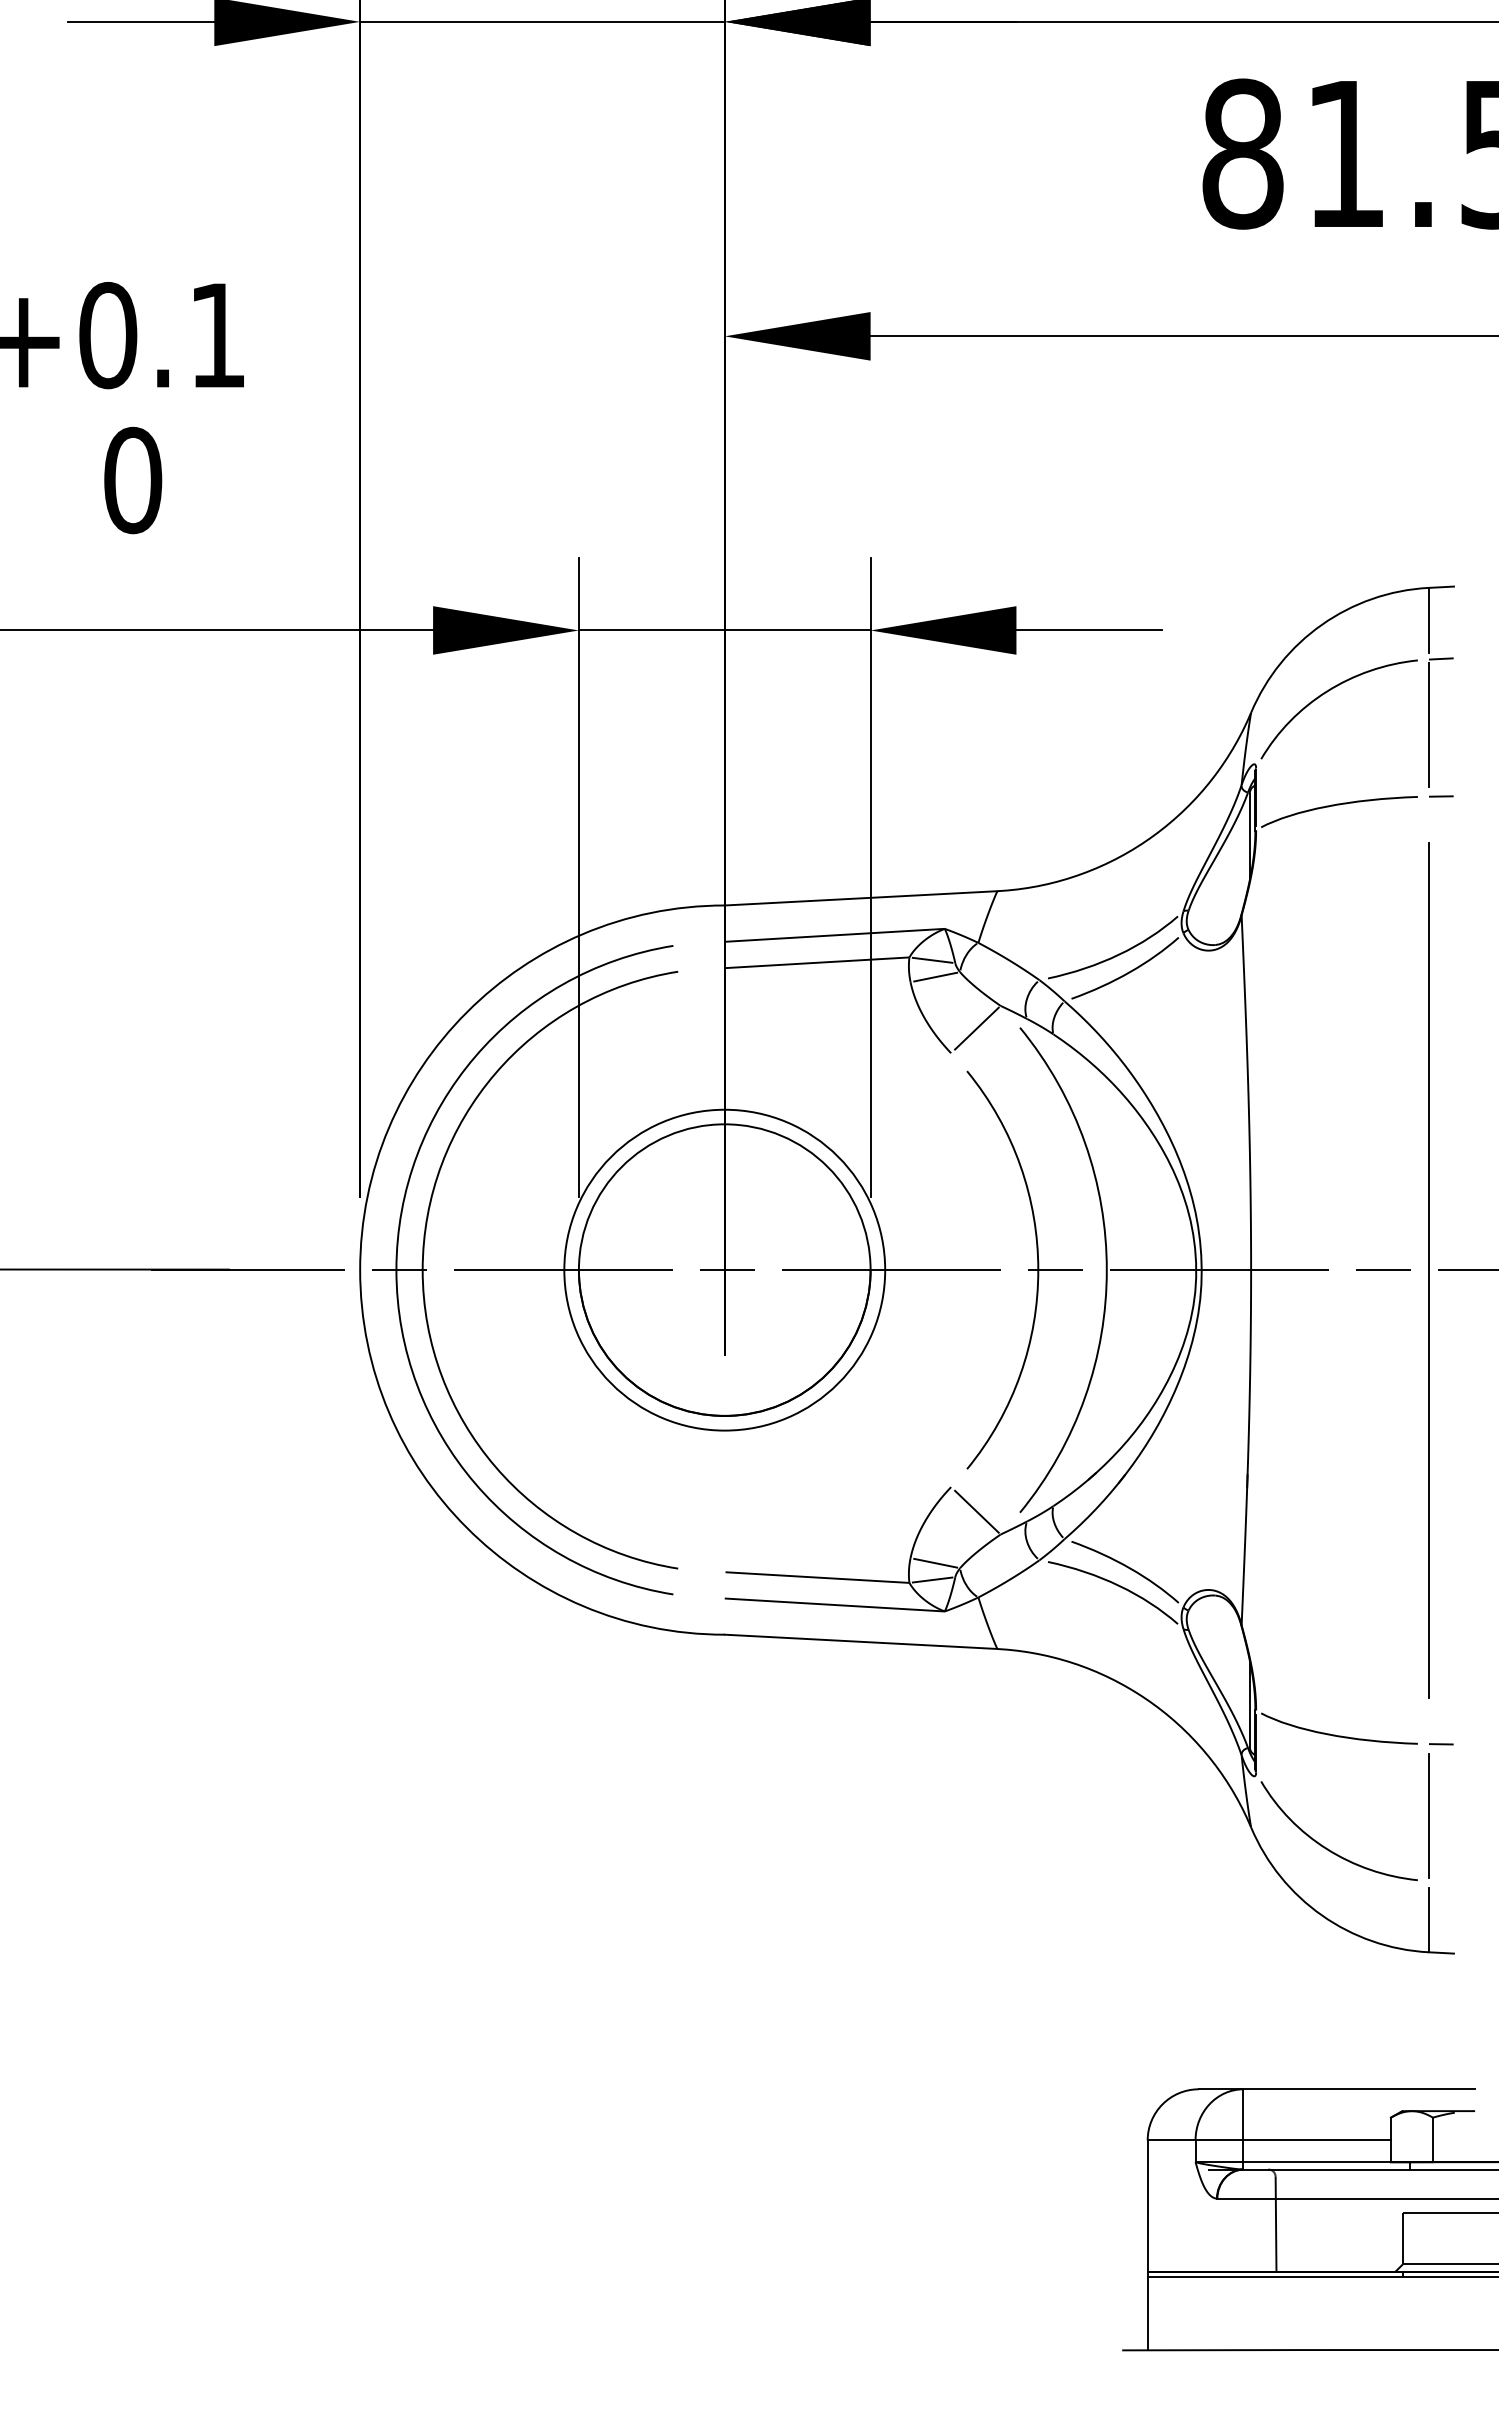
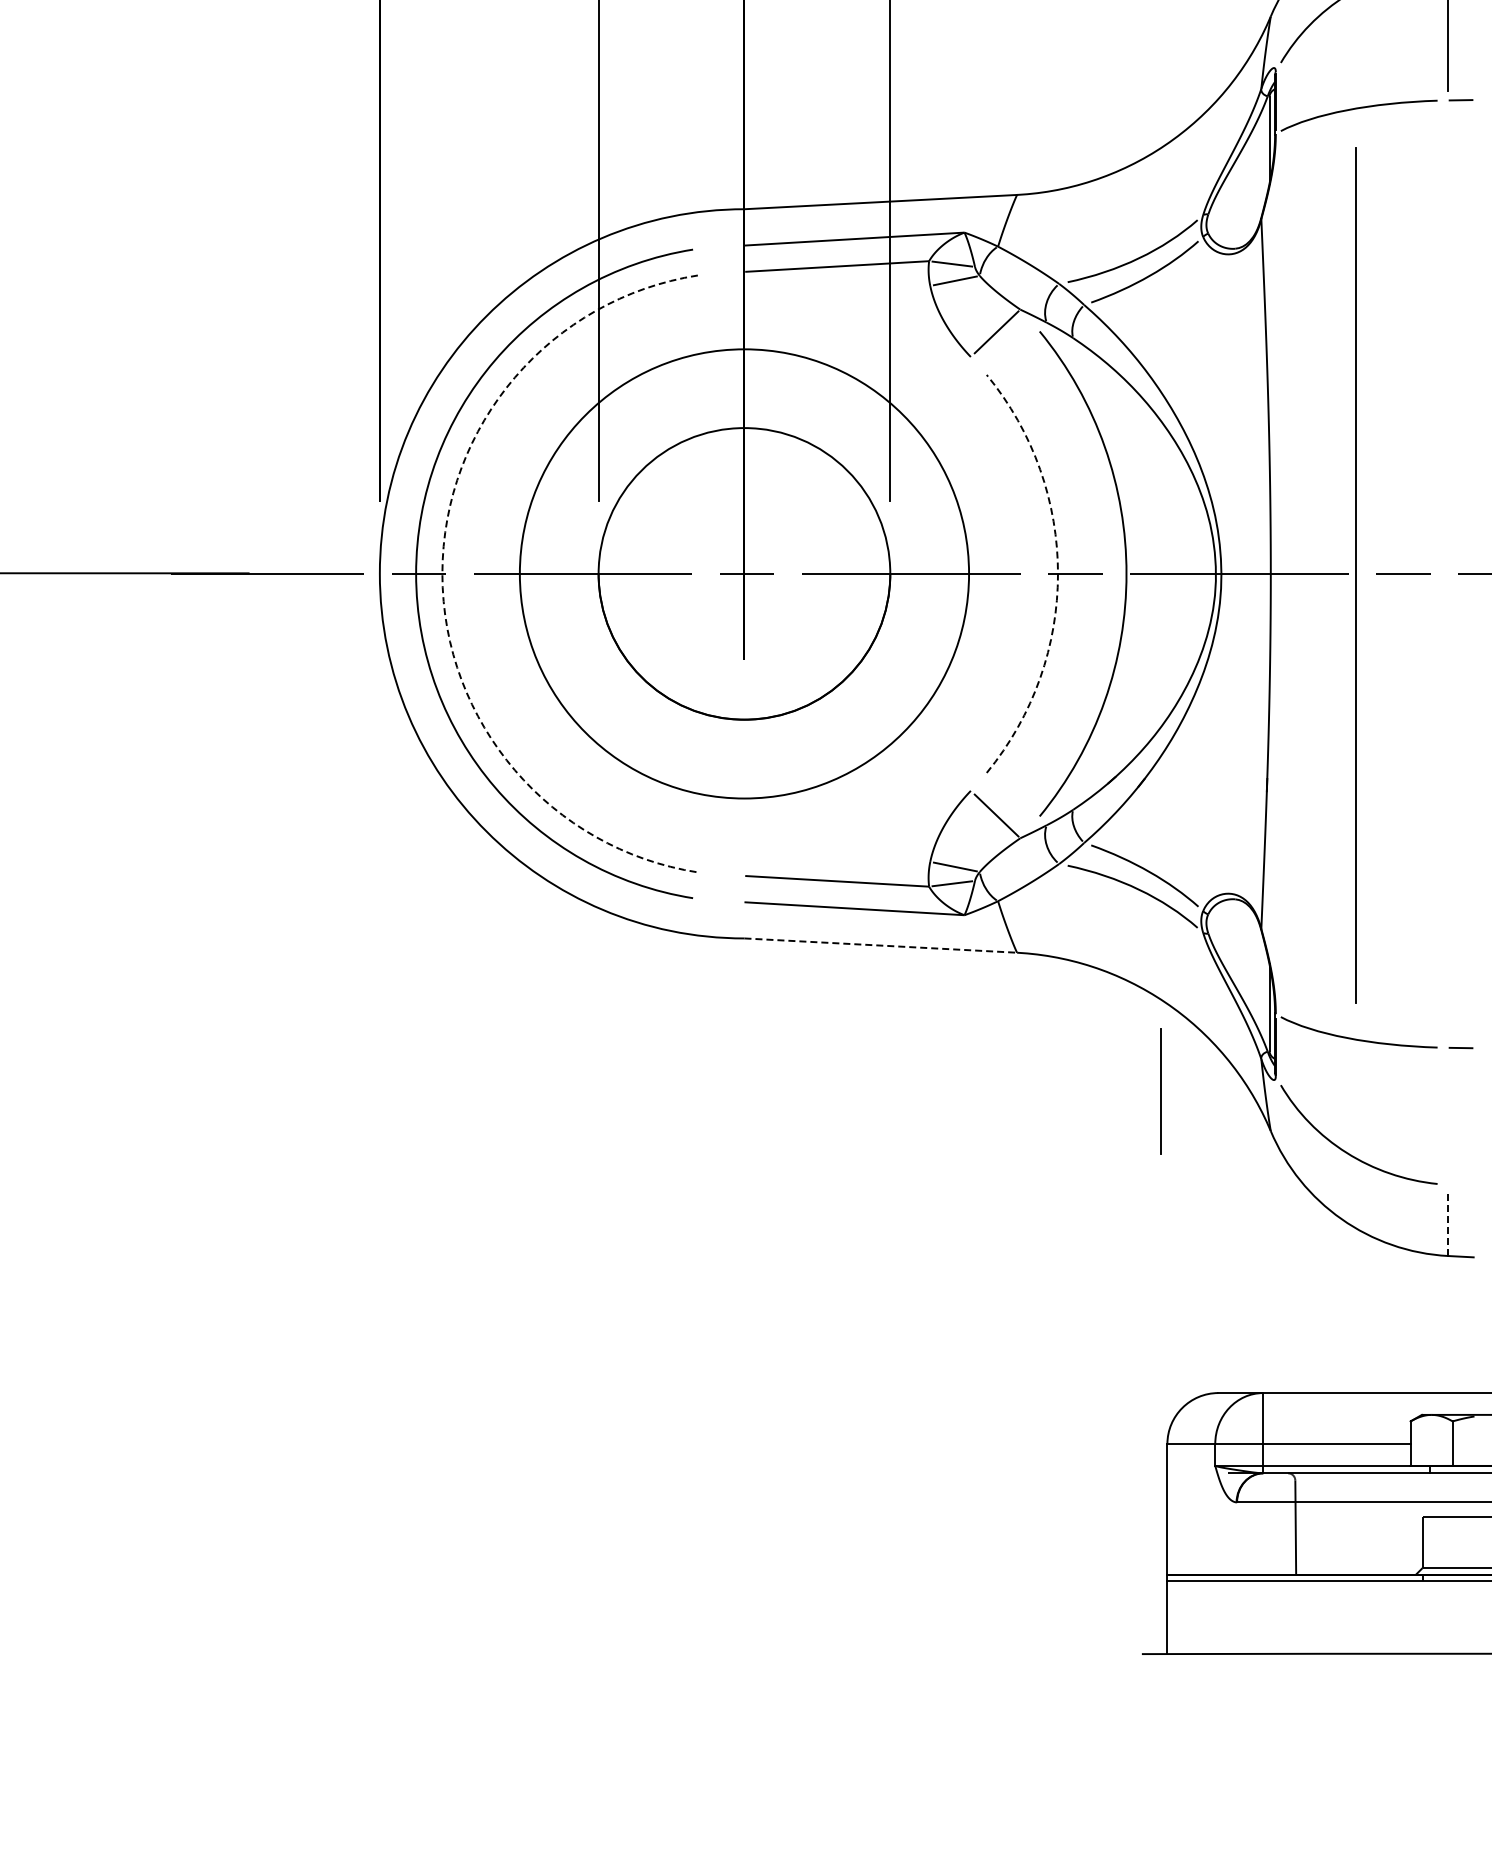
circle: (724, 1269) -> (744, 573), size x1.4
arc: (422, 1270) -> (442, 574), solid -> dashed
arc: (1038, 1270) -> (1058, 574), solid -> dashed
line: (1428, 1270) -> (1356, 575), moved
line: (861, 1641) -> (881, 945), solid -> dashed
line: (1428, 1815) -> (1161, 1091), moved
line: (1428, 1919) -> (1448, 1223), solid -> dashed

